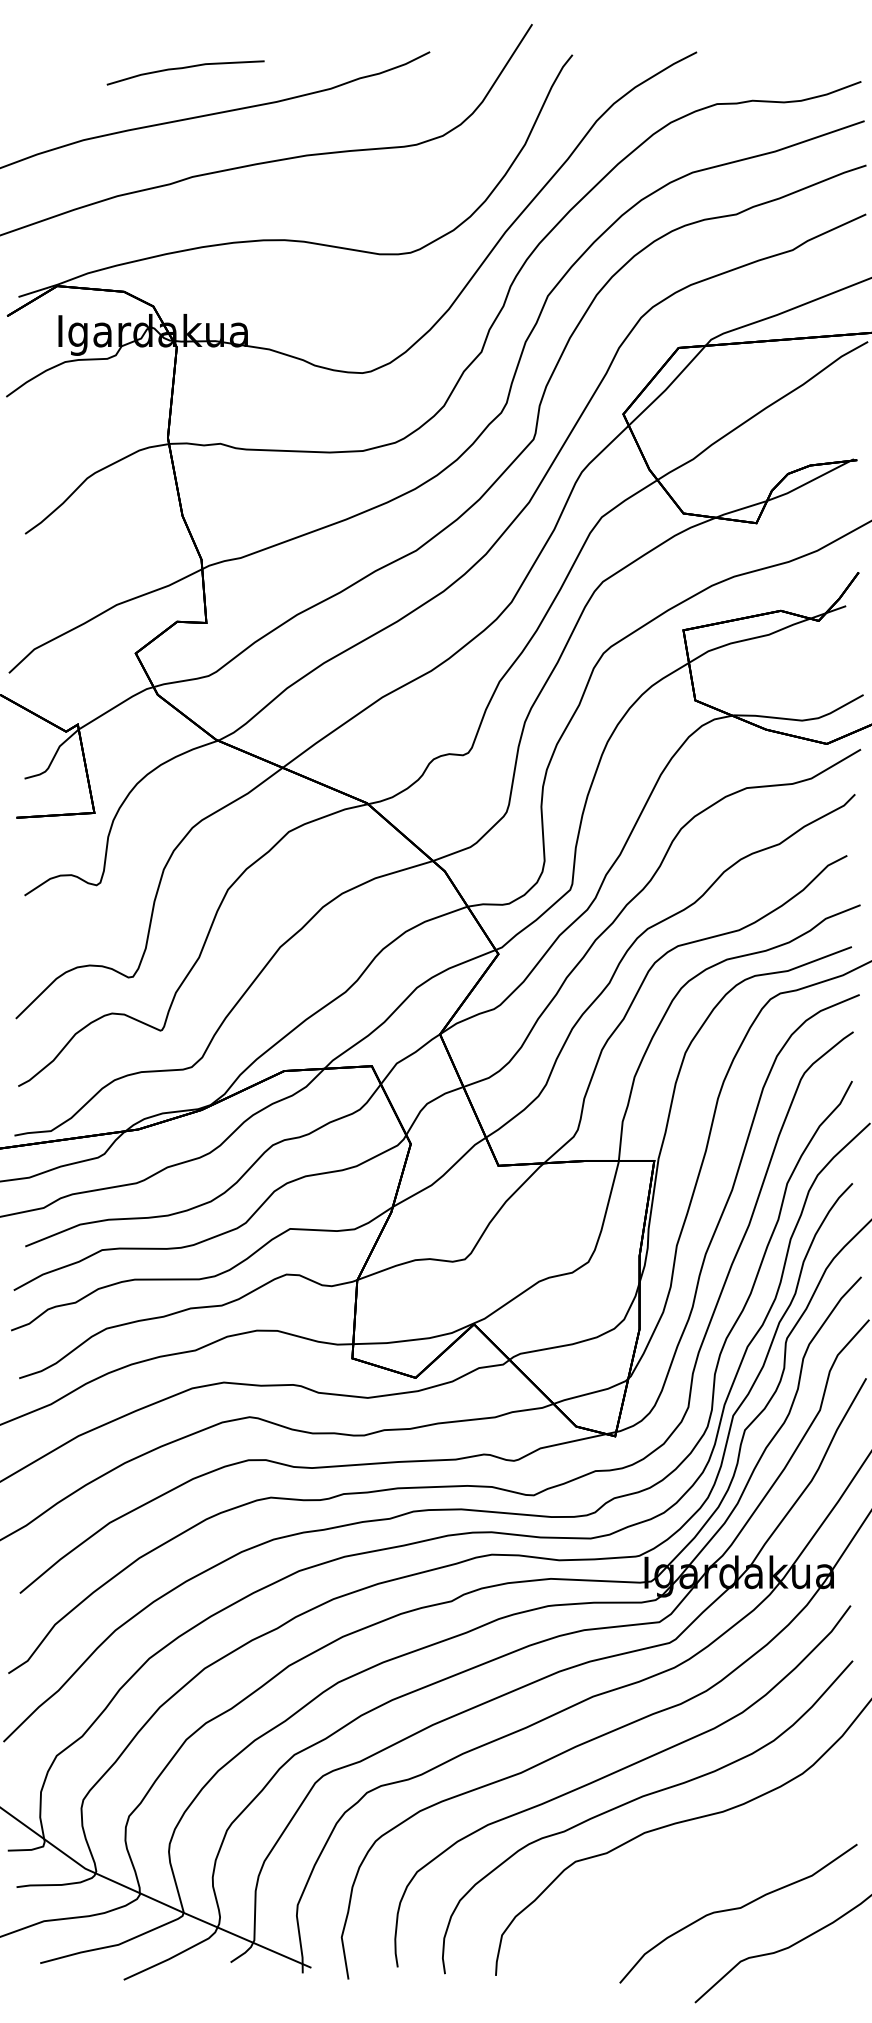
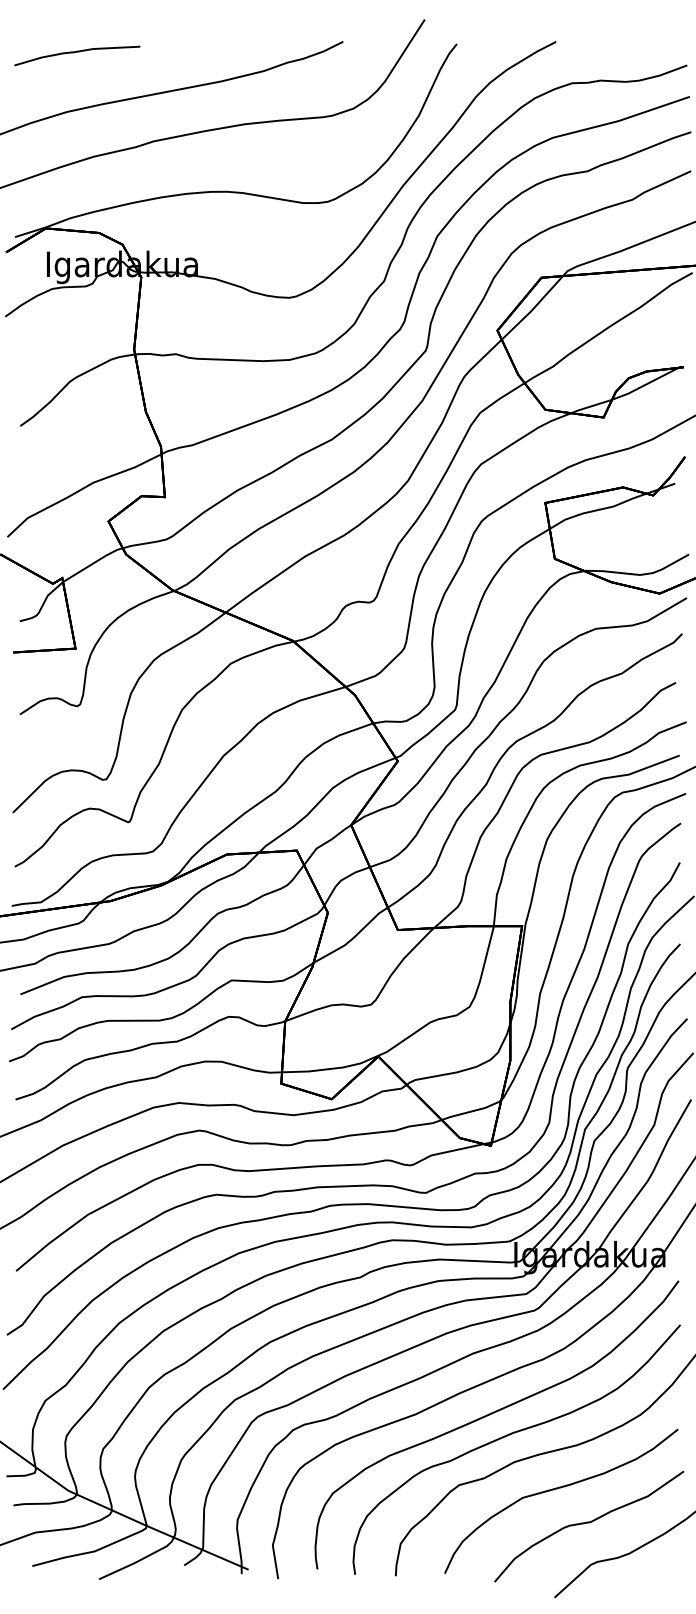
curve: (185, 68) -> (77, 52), moved
curve: (699, 1866) -> (558, 1488), added

